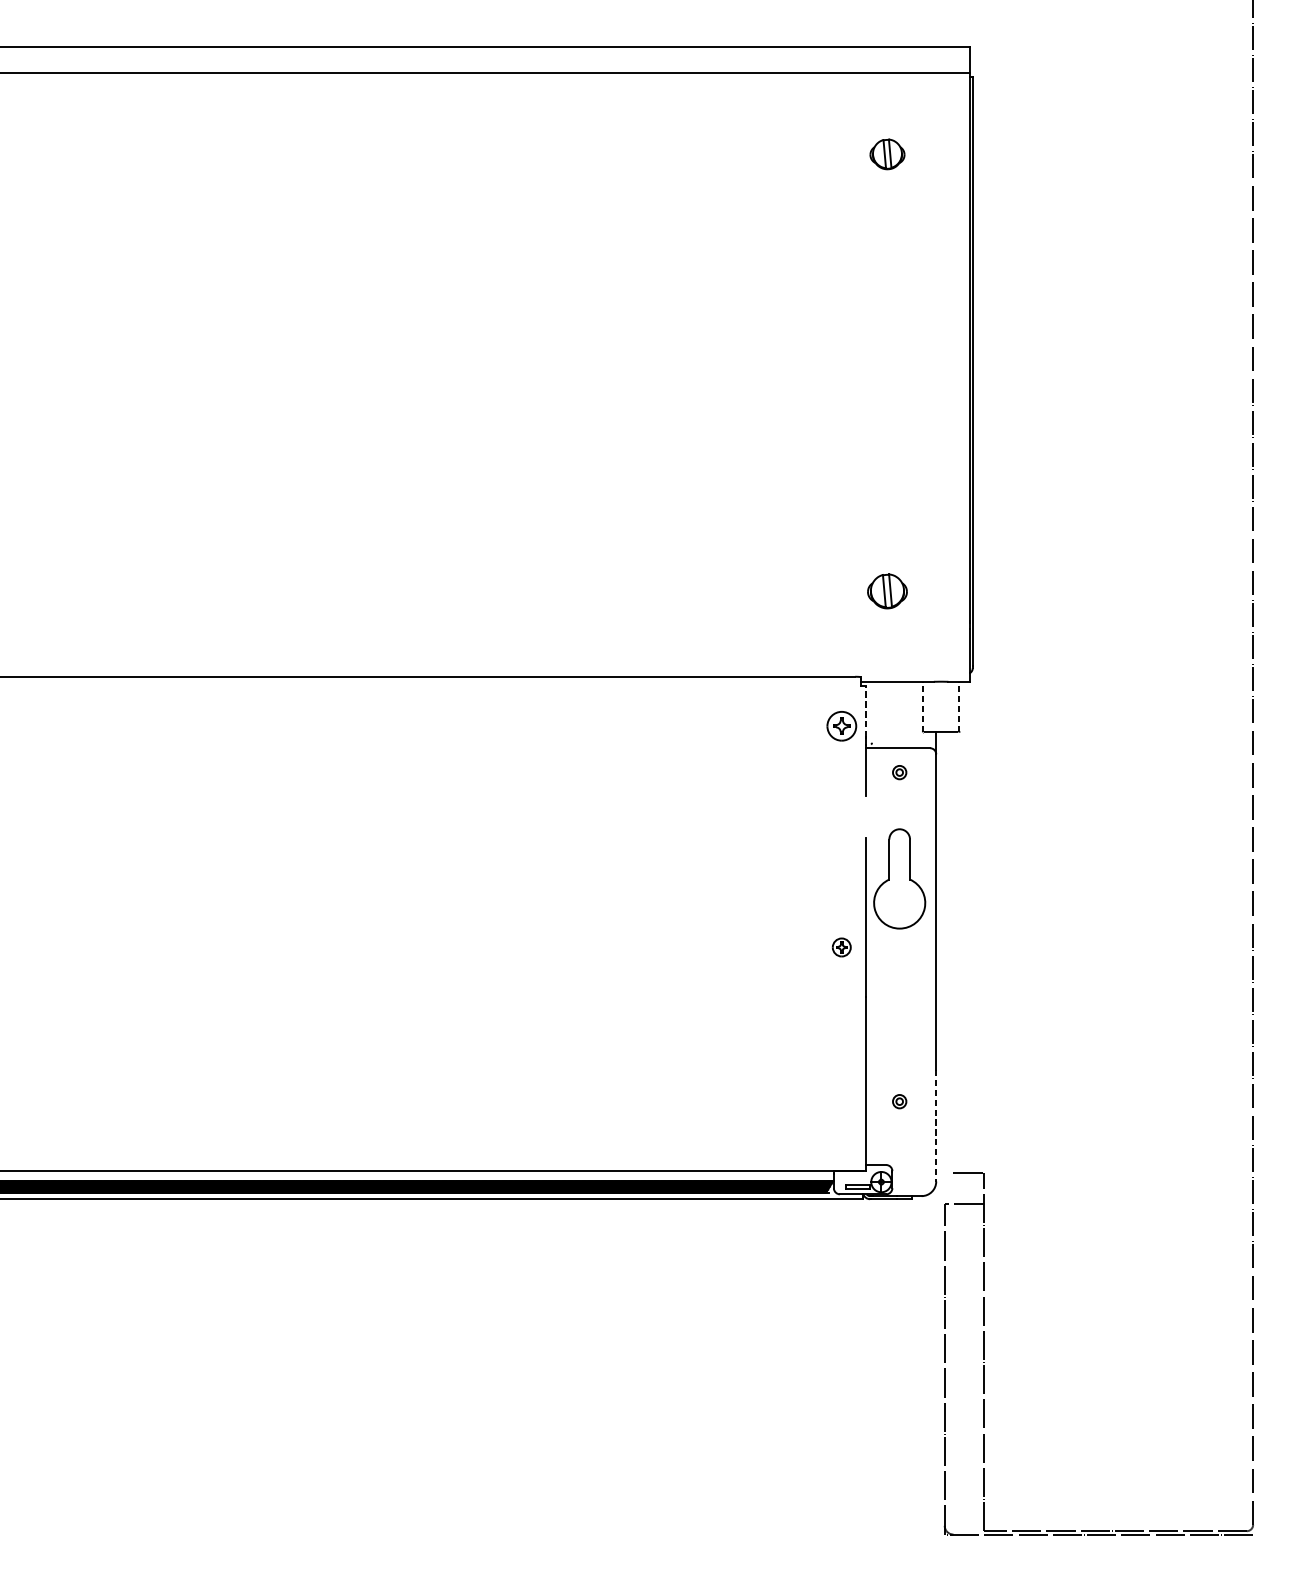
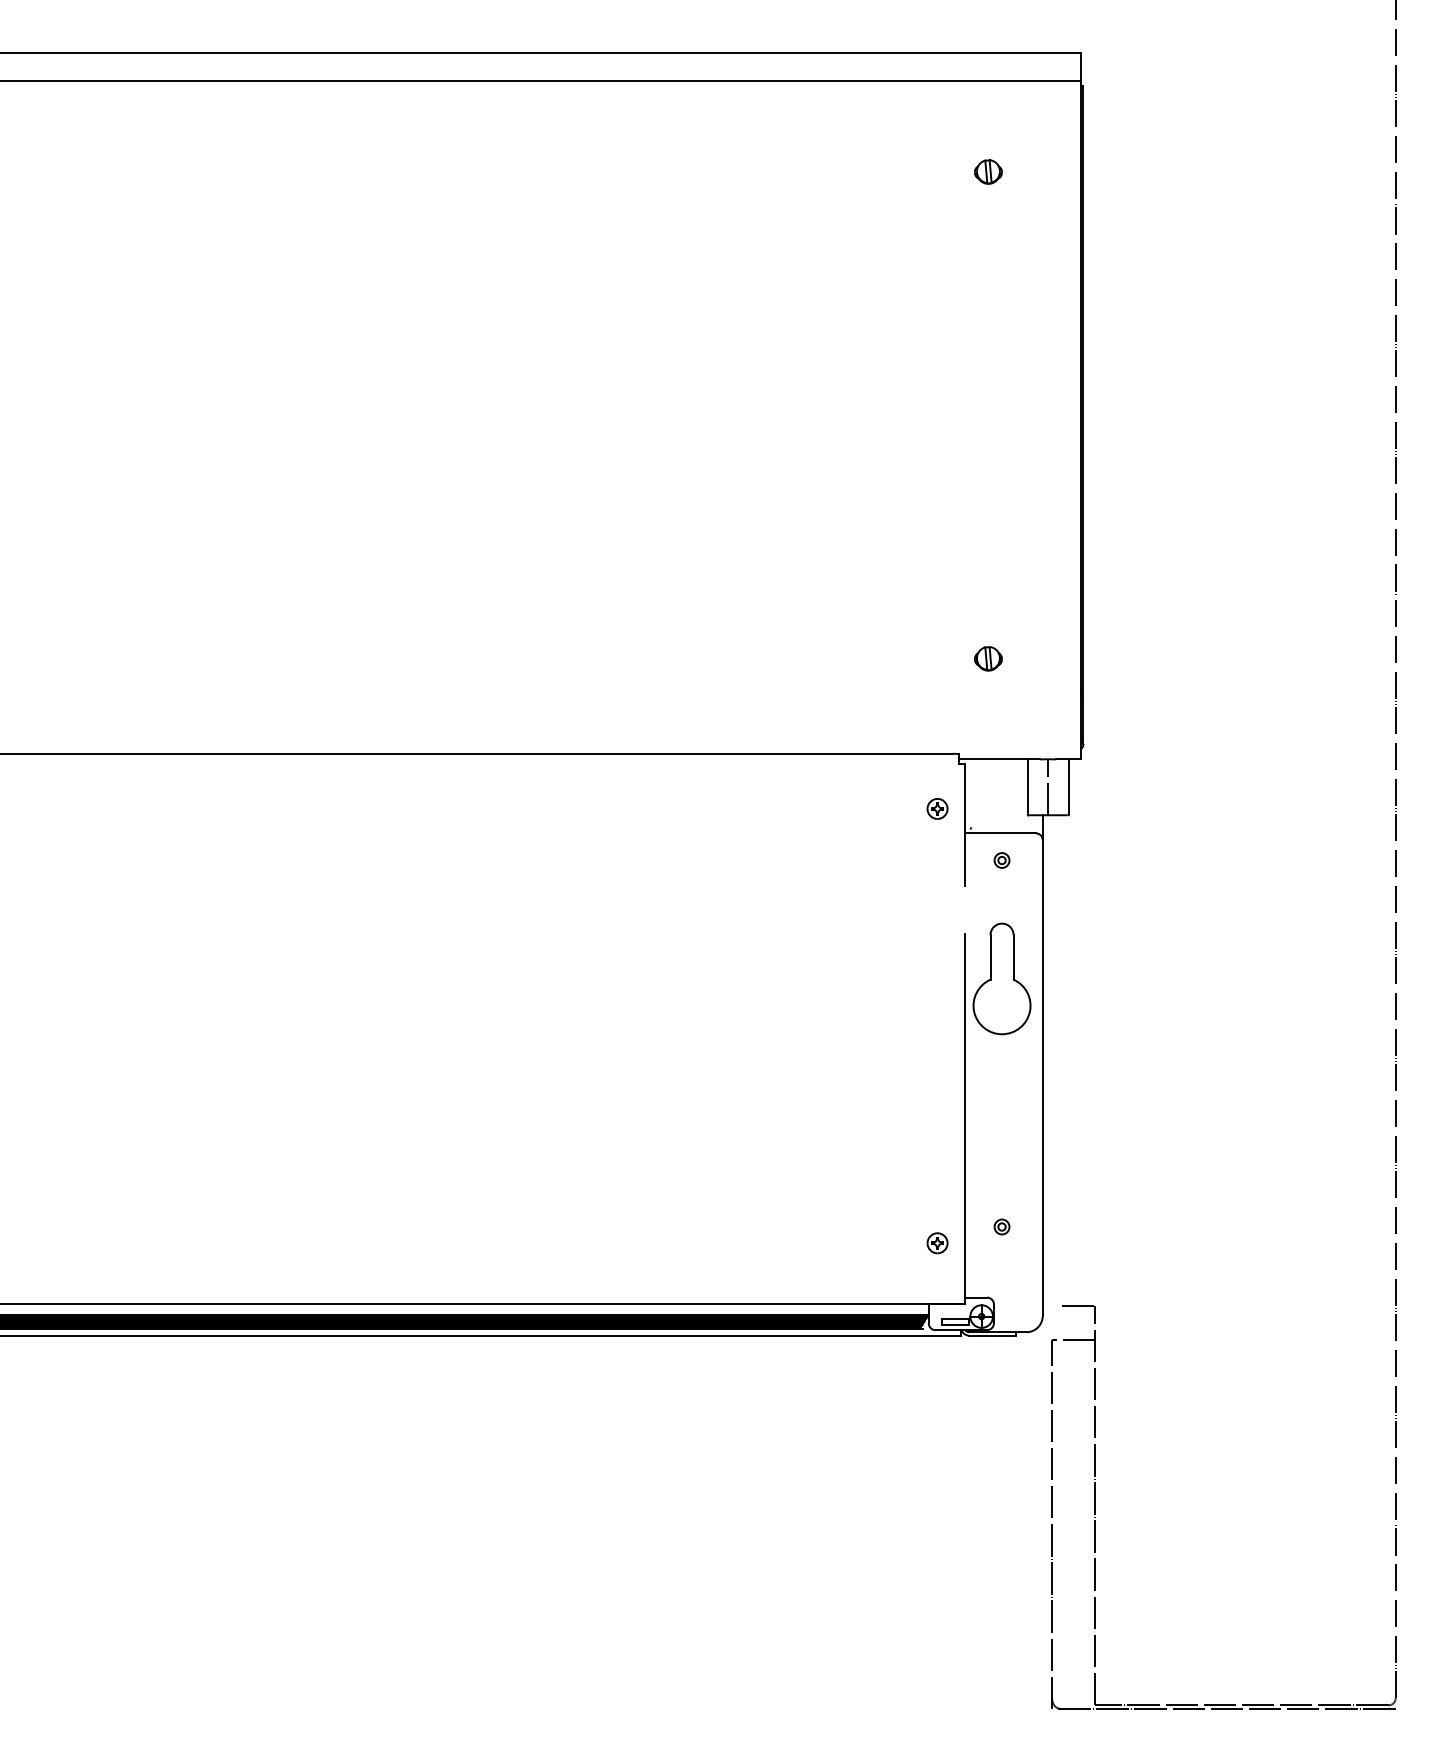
part: (887, 153) -> (988, 171), size x0.71
part: (887, 591) -> (988, 658), size x0.62
line: (922, 707) -> (1027, 787), dashed -> solid
line: (941, 707) -> (1048, 787), added
line: (959, 707) -> (1068, 787), dashed -> solid
line: (865, 711) -> (964, 792), dashed -> solid
part: (841, 725) -> (937, 808), size x0.62
part: (841, 947) -> (937, 1243), moved
line: (936, 1126) -> (1042, 1254), dashed -> solid

